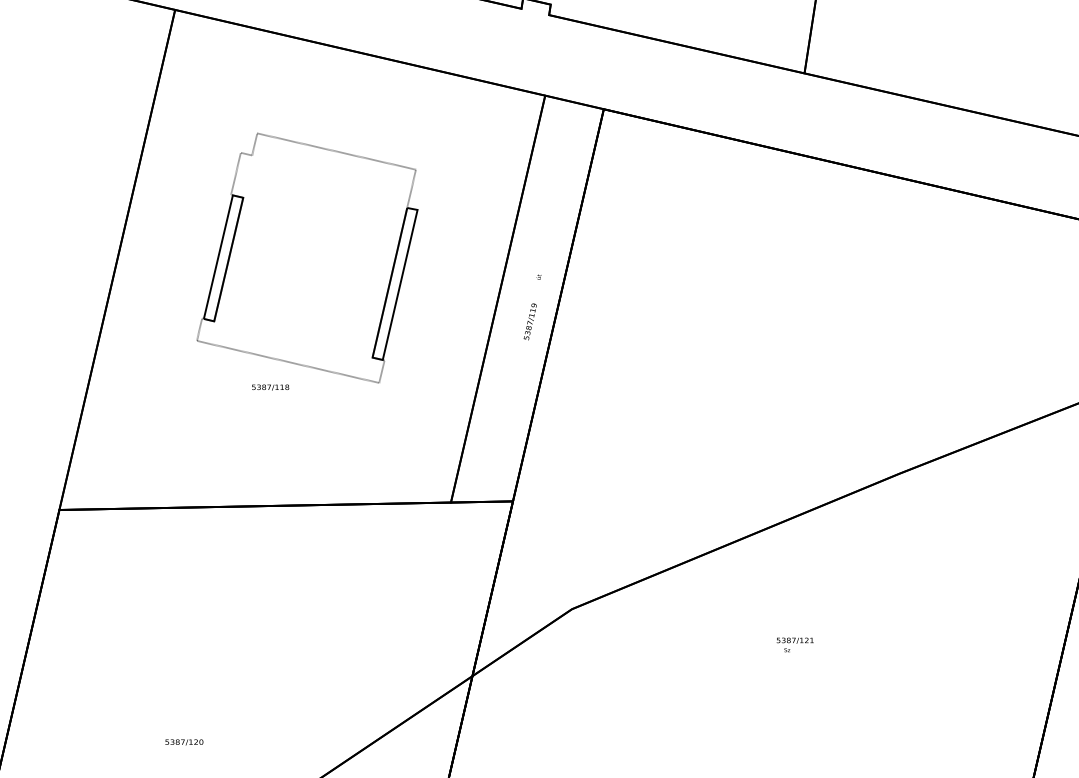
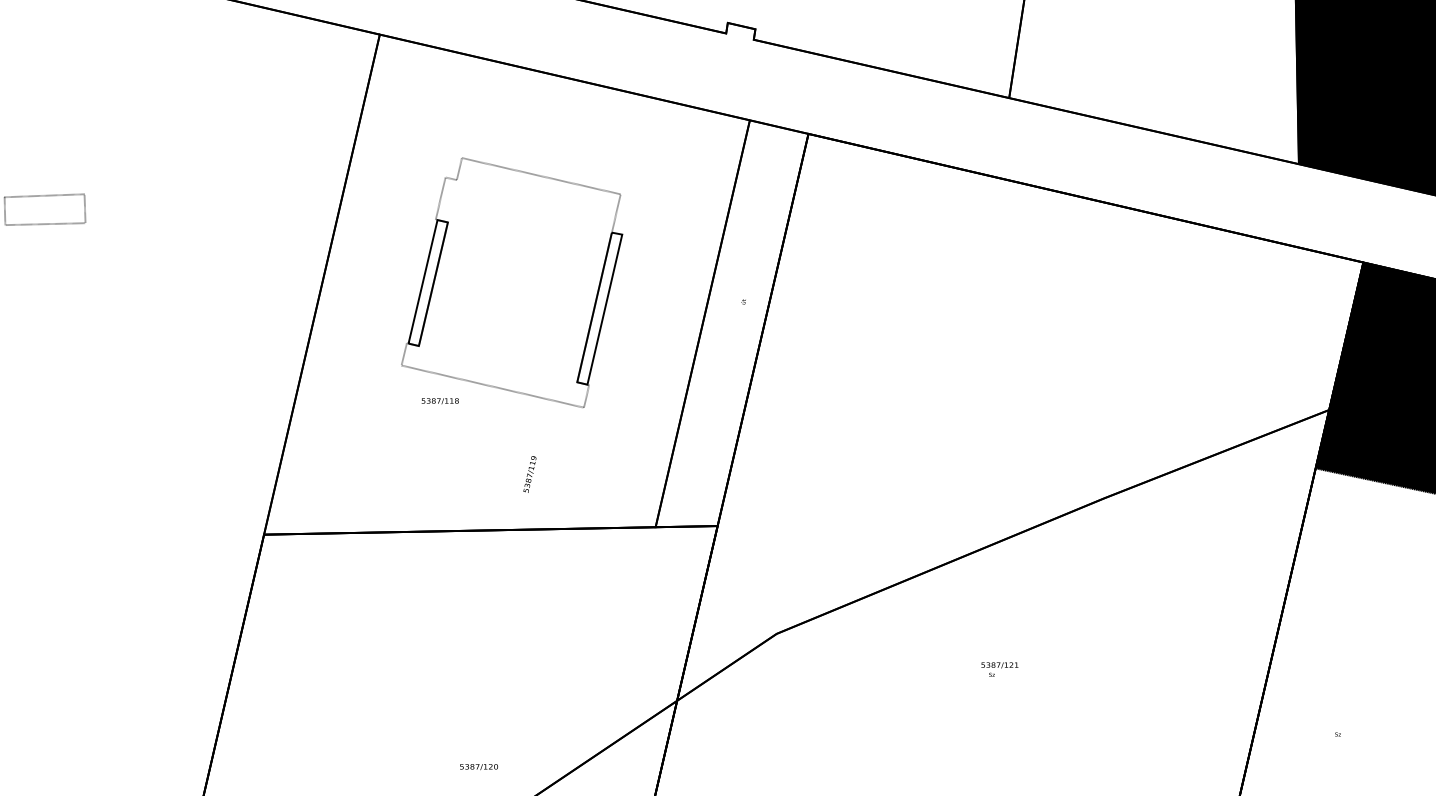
text: (529, 321) -> (529, 474), moved
text: (269, 387) -> (439, 401), moved
text: (183, 742) -> (478, 767), moved

